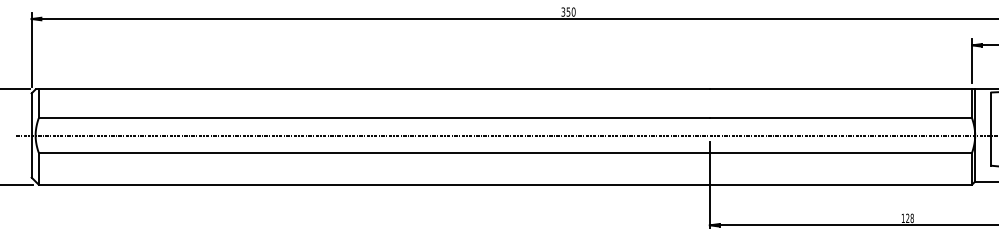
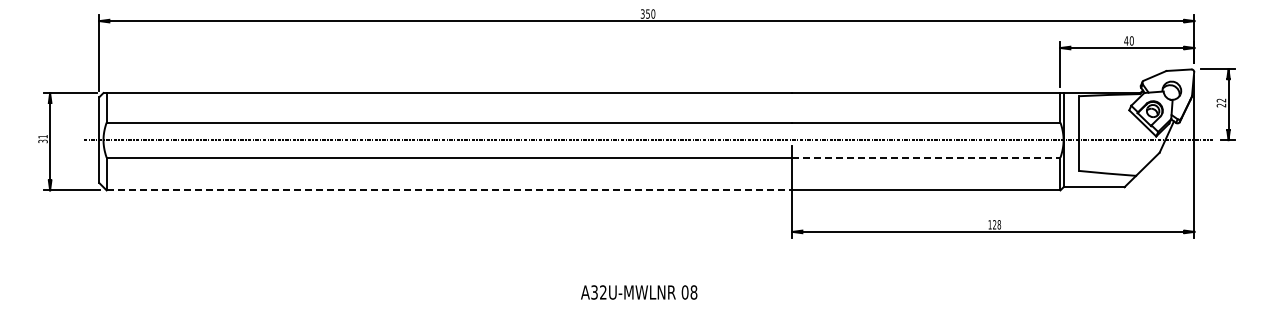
line: (841, 152) -> (926, 157), solid -> dashed
line: (374, 184) -> (449, 190), solid -> dashed

